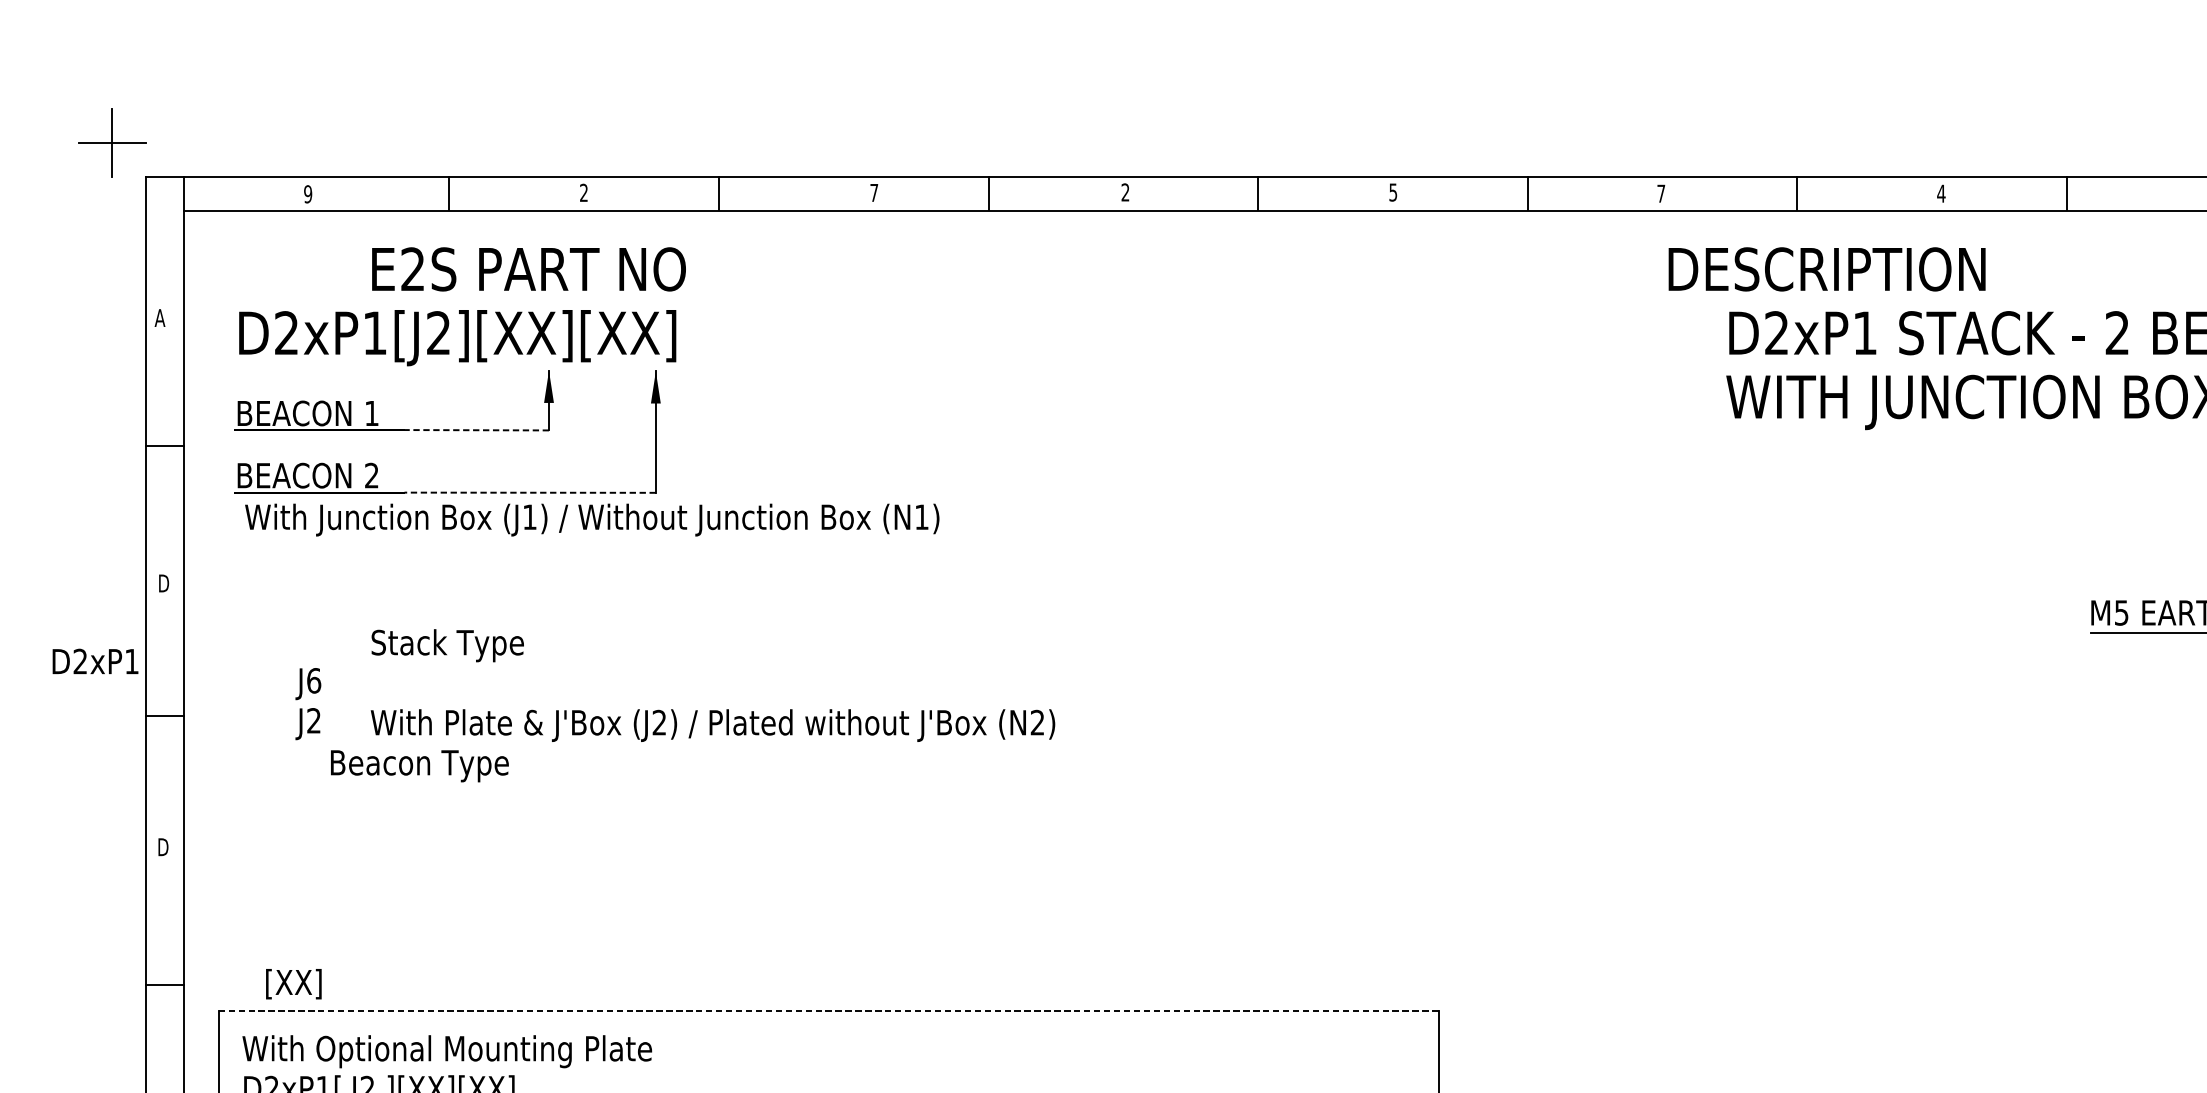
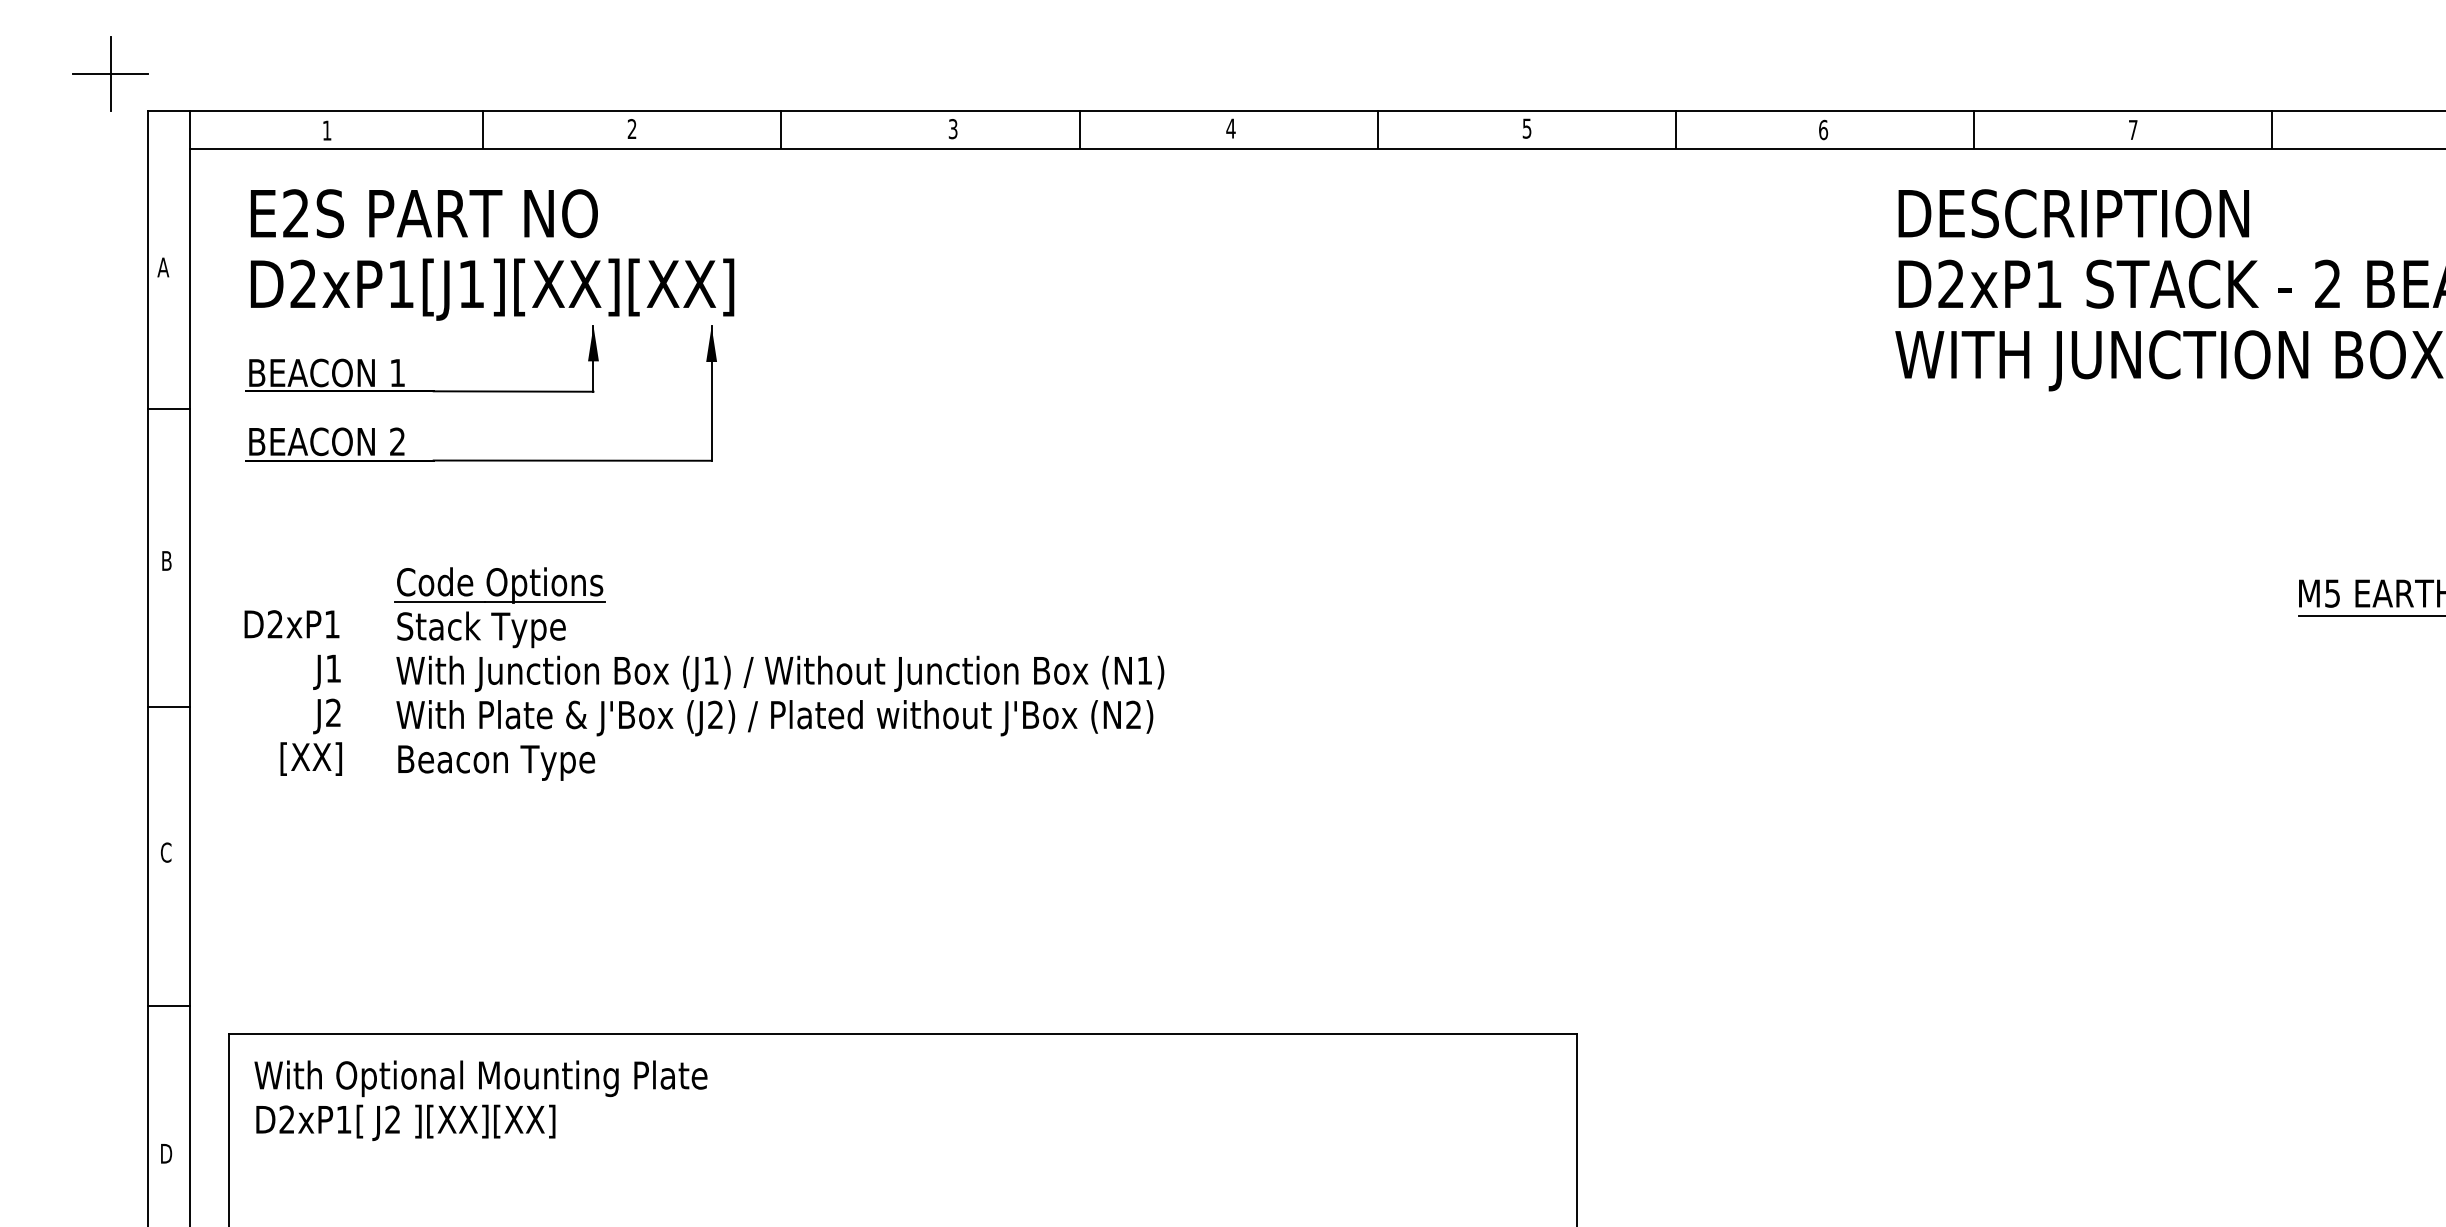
text: (1125, 192) -> (1230, 128), 2 -> 4
text: (873, 193) -> (952, 129), 7 -> 3
text: (1661, 193) -> (1823, 129), 7 -> 6
text: (1940, 193) -> (2132, 129), 4 -> 7
text: (307, 194) -> (326, 130), 9 -> 1
text: (528, 269) -> (423, 213), moved
text: (1826, 269) -> (2073, 213), moved
text: (437, 332) -> (470, 283), D2xP1[J2][XX][XX] -> D2xP1[J1][XX][XX]
line: (476, 430) -> (513, 391), dashed -> solid
line: (530, 492) -> (572, 460), dashed -> solid
text: (592, 519) -> (780, 673), moved
text: (164, 583) -> (168, 560), D -> B
part: (464, 605) -> (499, 585), added
text: (95, 661) -> (291, 624), moved
text: (313, 680) -> (333, 668), J6 -> J1
text: (419, 765) -> (496, 762), moved
text: (162, 847) -> (166, 852), D -> C
text: (293, 983) -> (310, 758), moved
line: (828, 1010) -> (902, 1033), dashed -> solid

